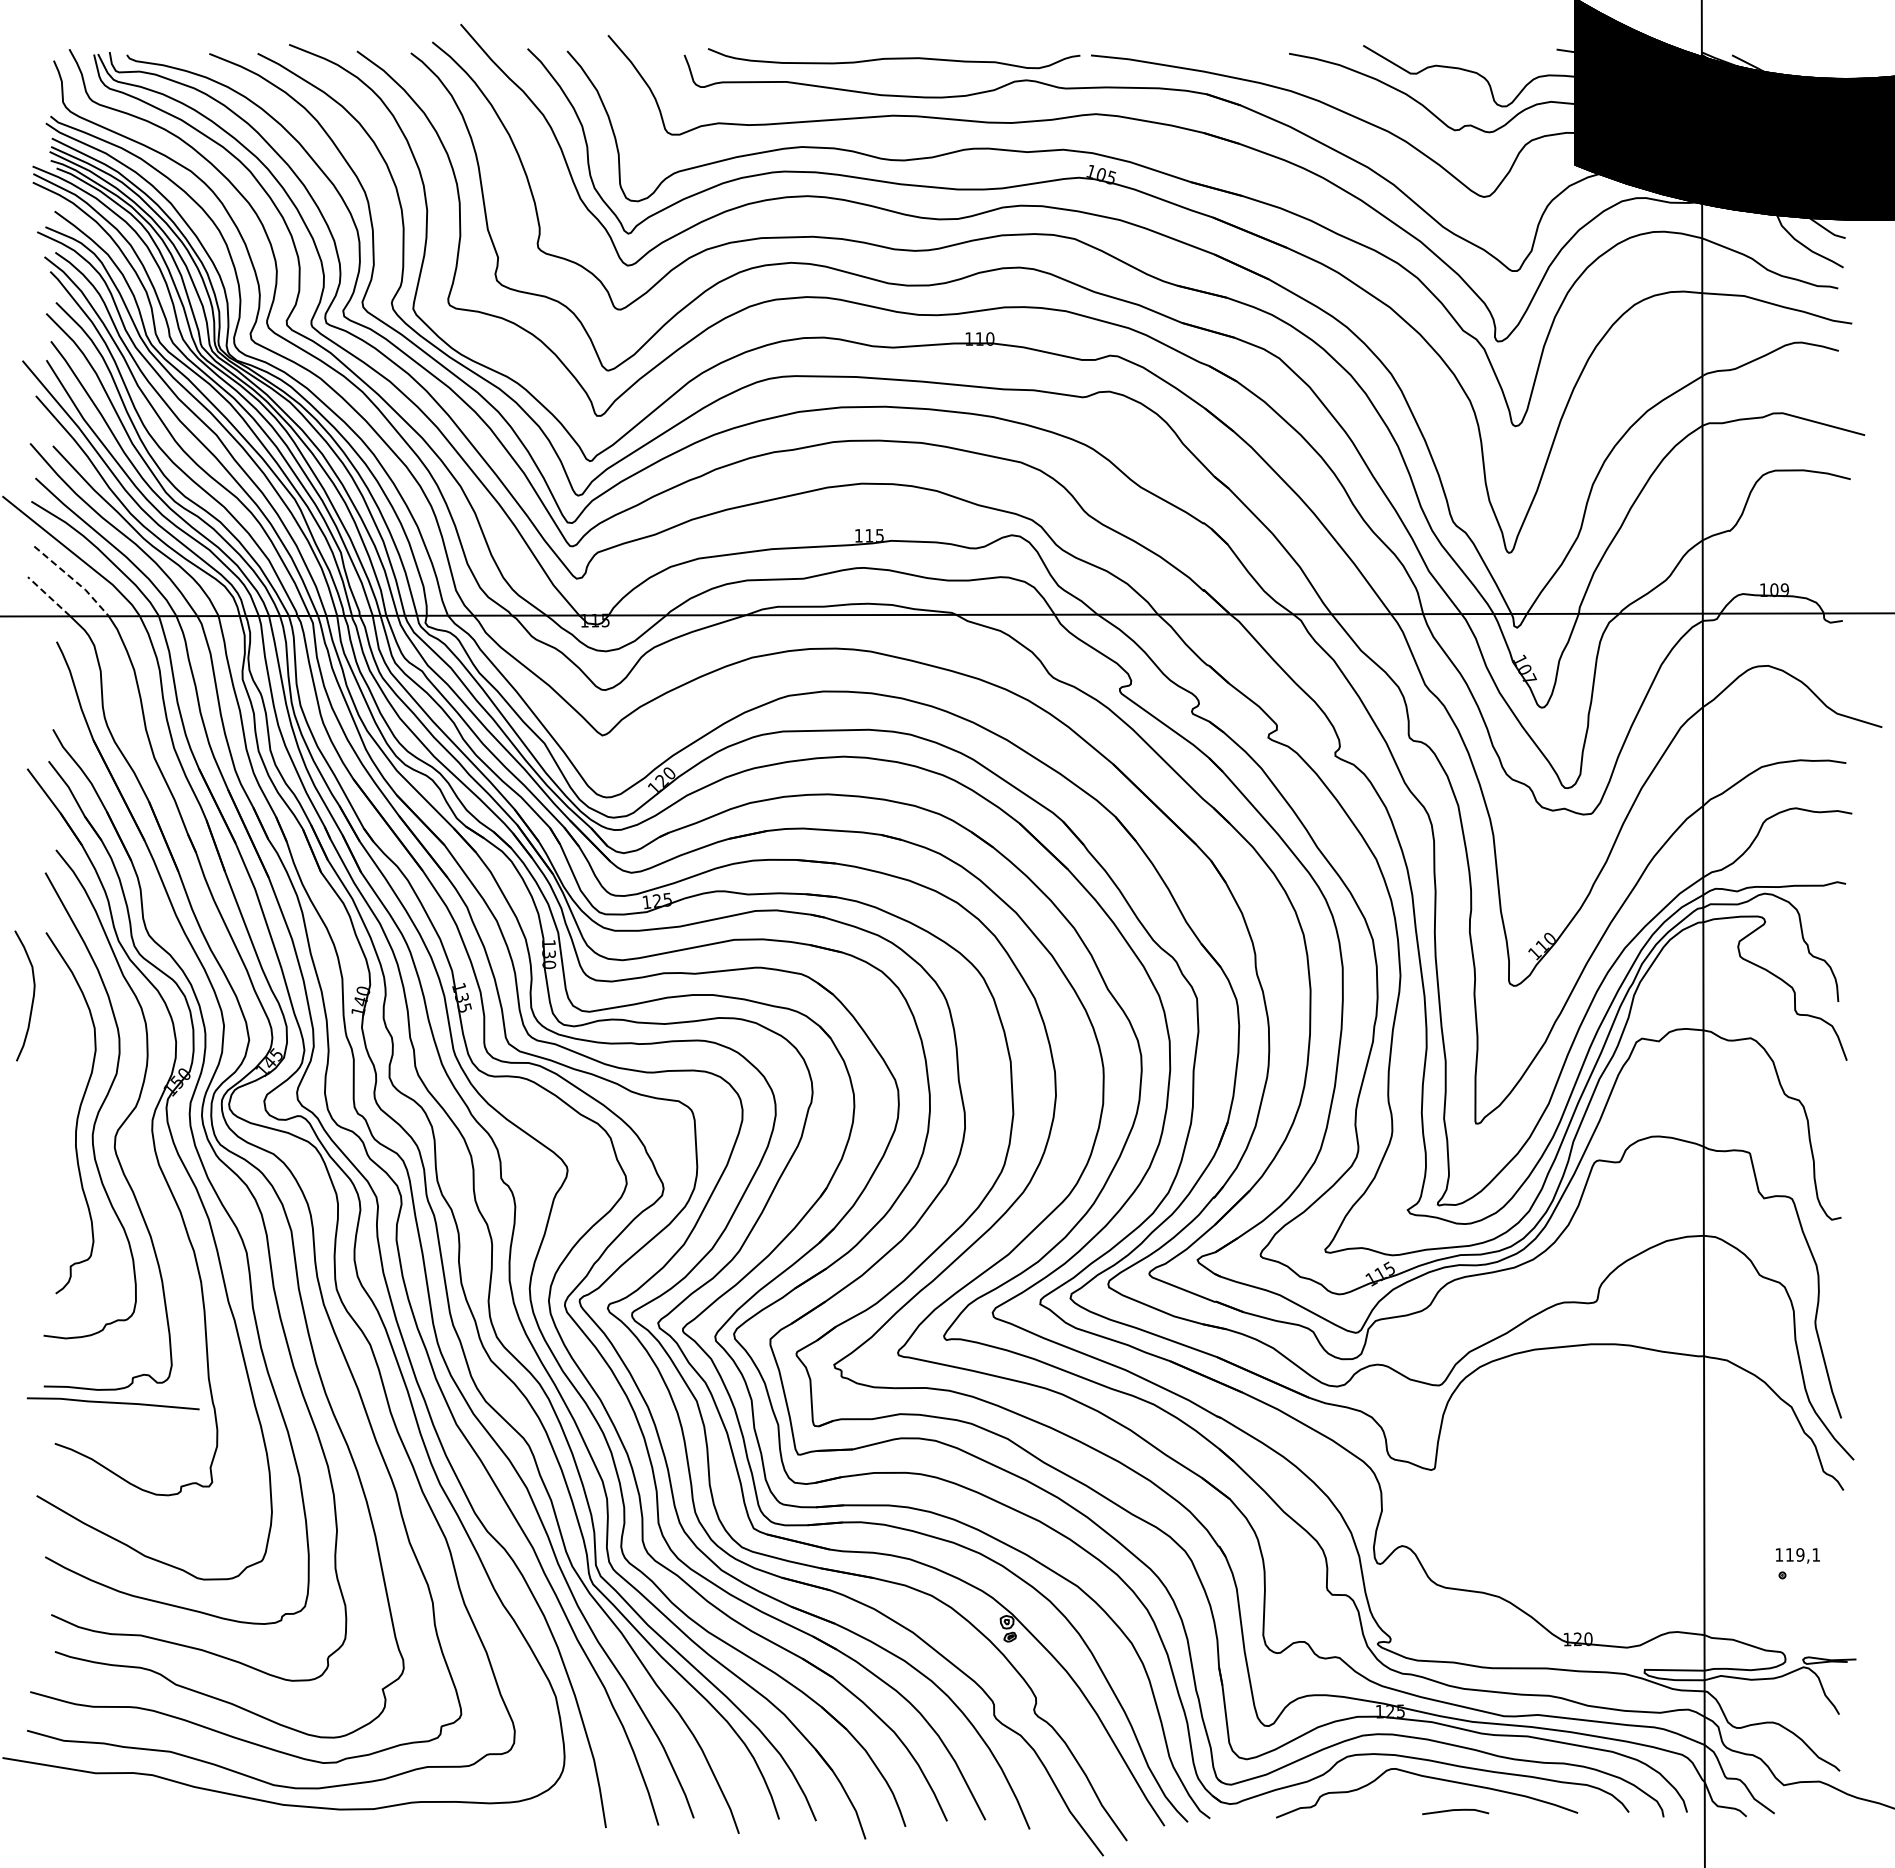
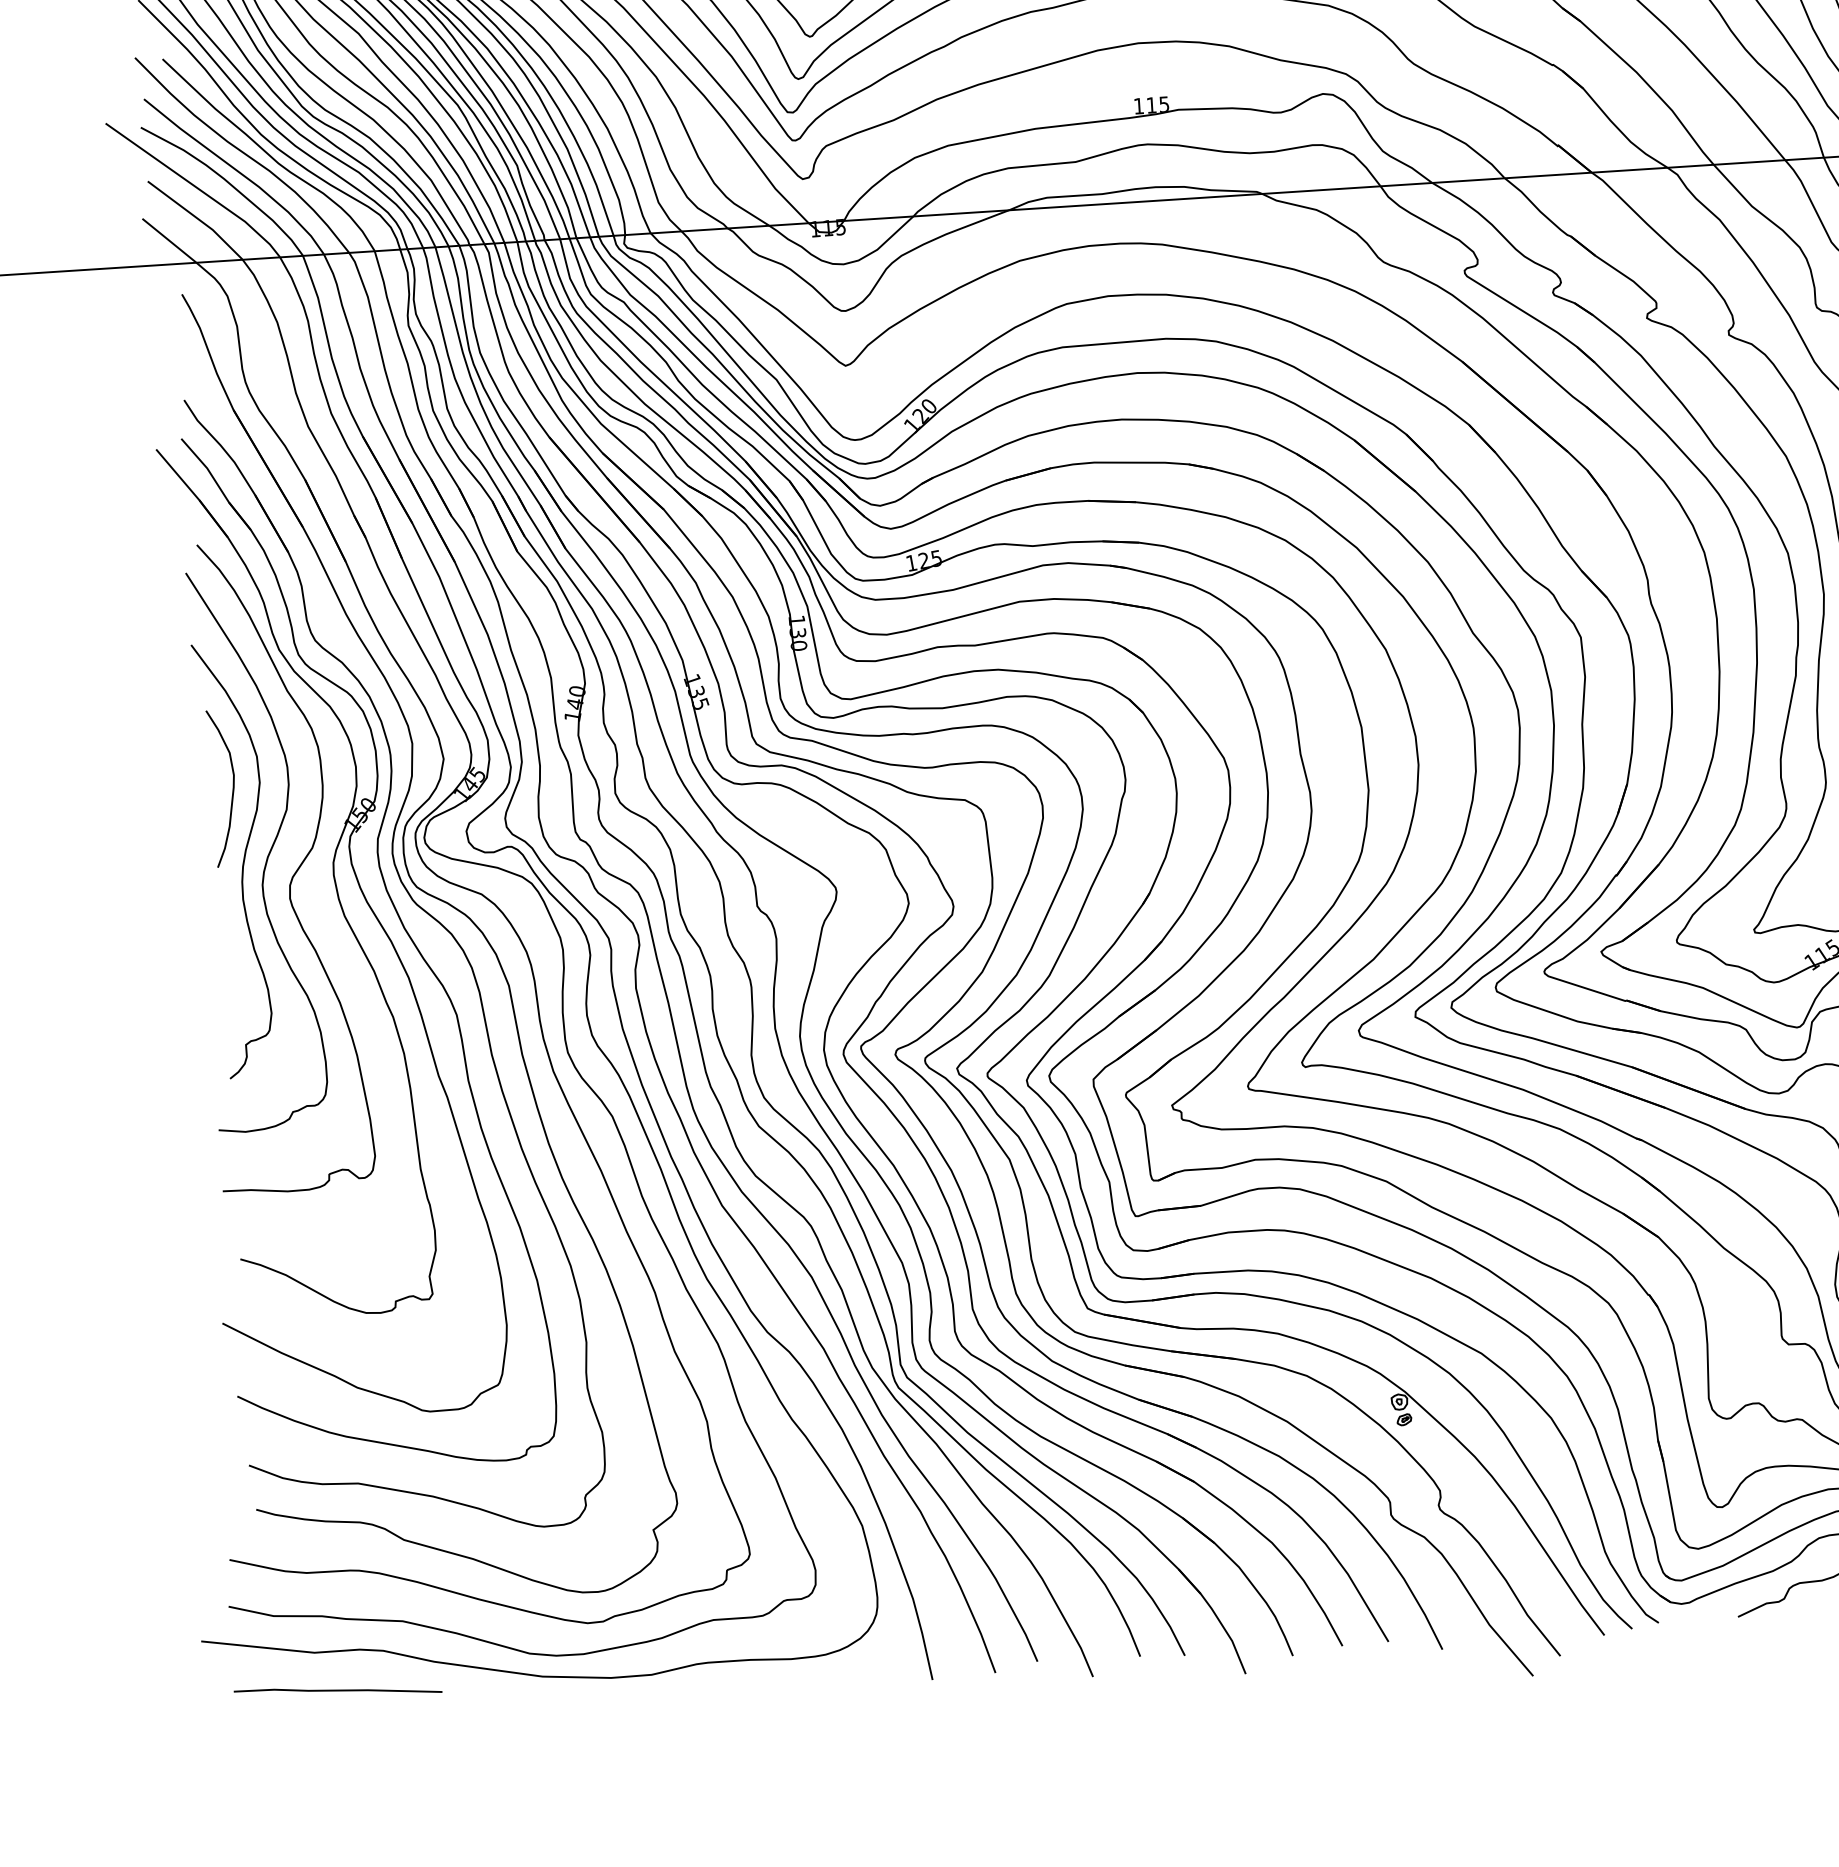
line: (73, 579) -> (197, 218), dashed -> solid
line: (49, 596) -> (169, 240), dashed -> solid
curve: (32, 996) -> (232, 788), moved
line: (112, 1403) -> (337, 1691), moved

